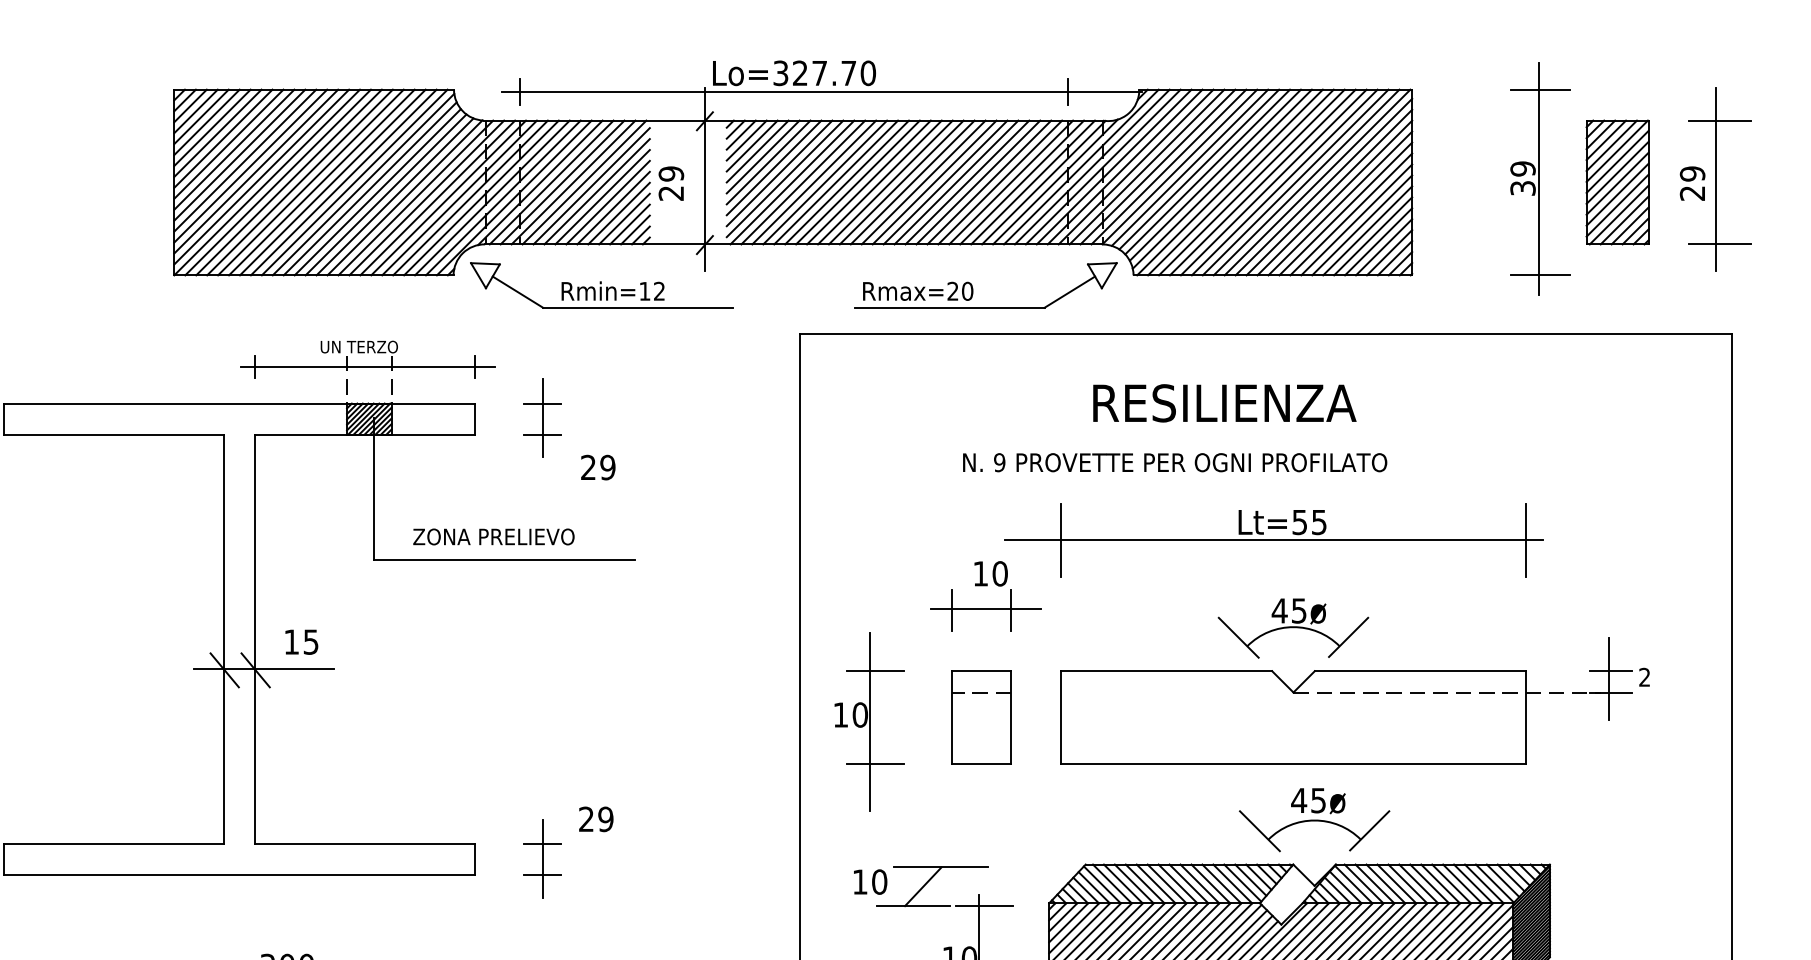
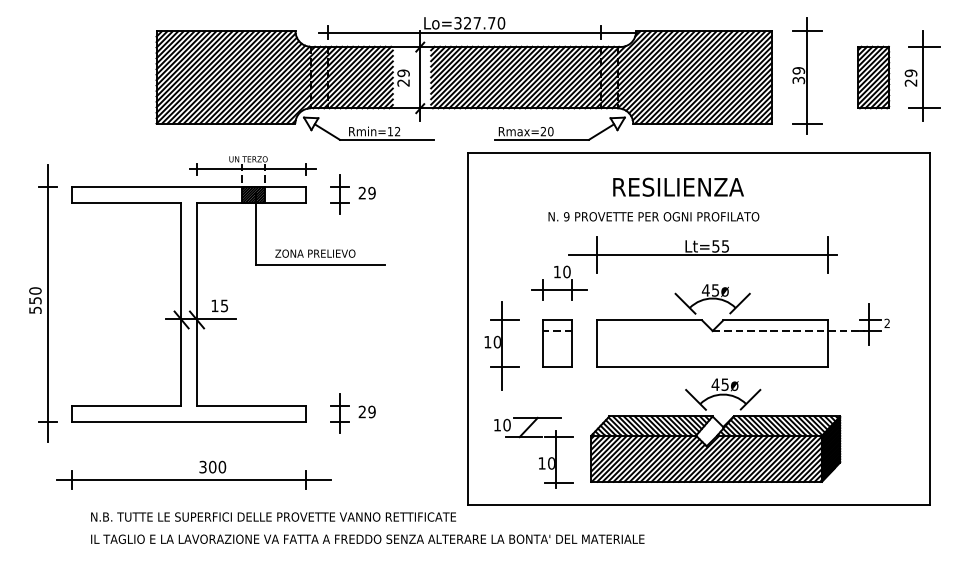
part: (1540, 178) -> (807, 75), moved
text: (596, 468) -> (366, 193), moved
text: (594, 818) -> (366, 411), moved

